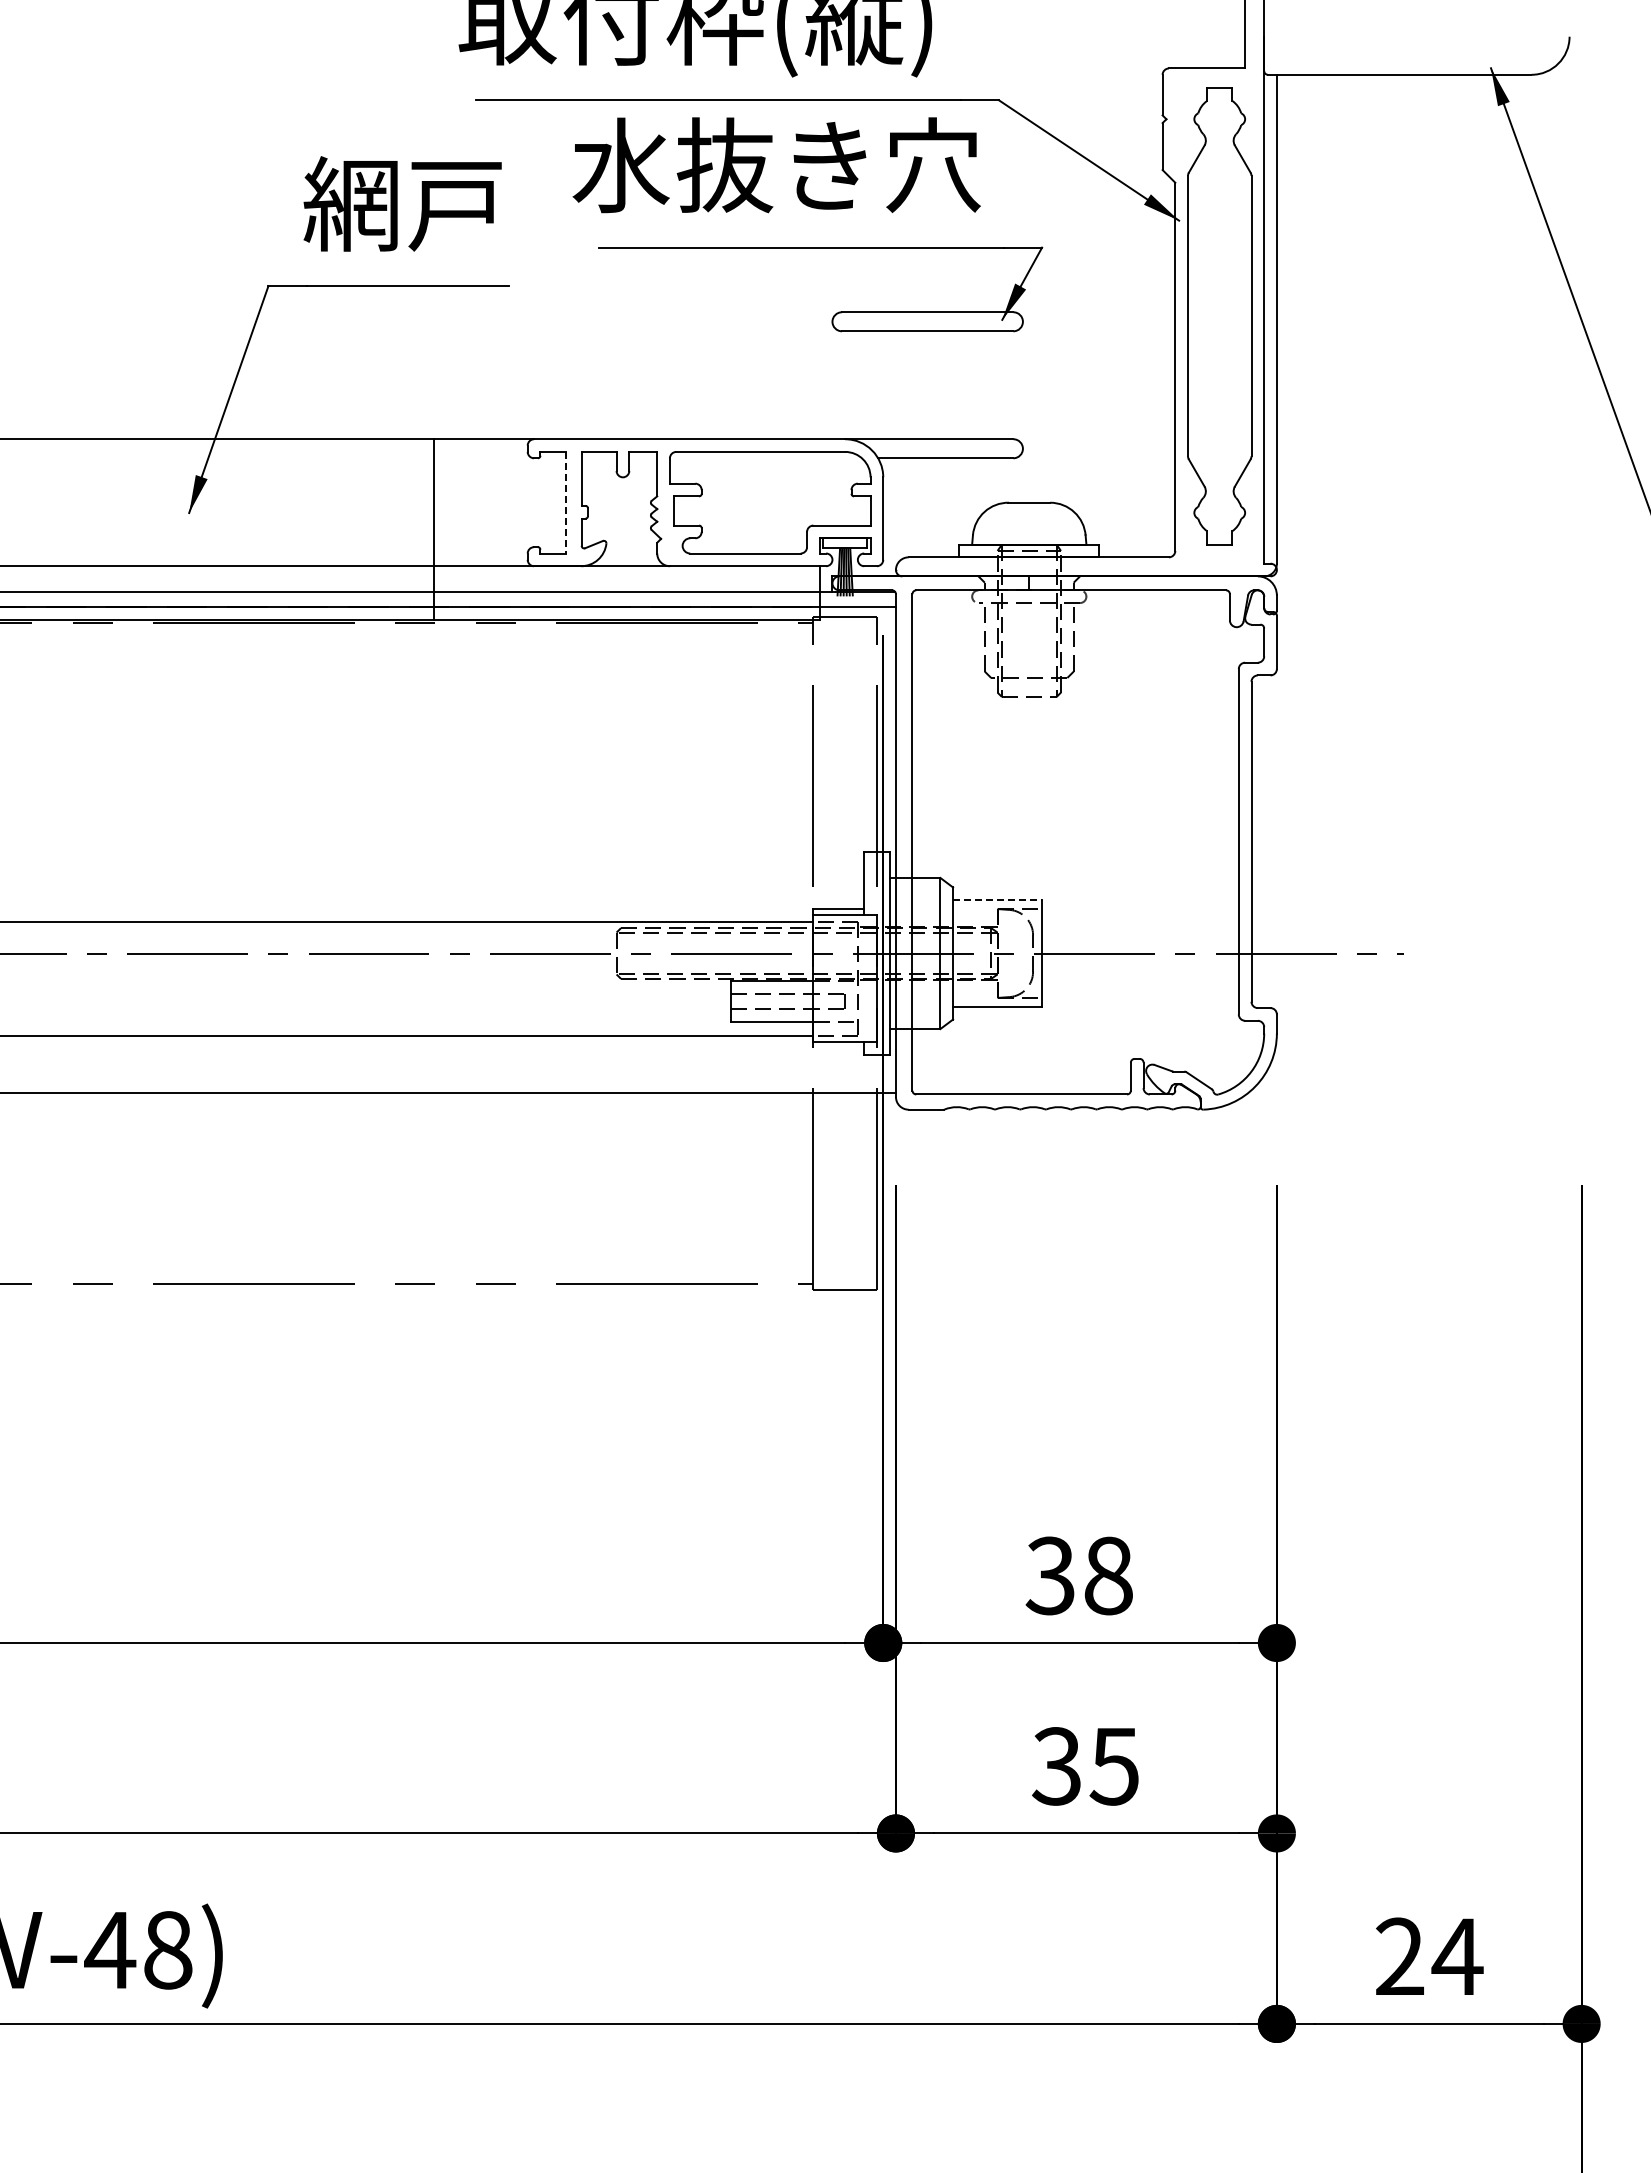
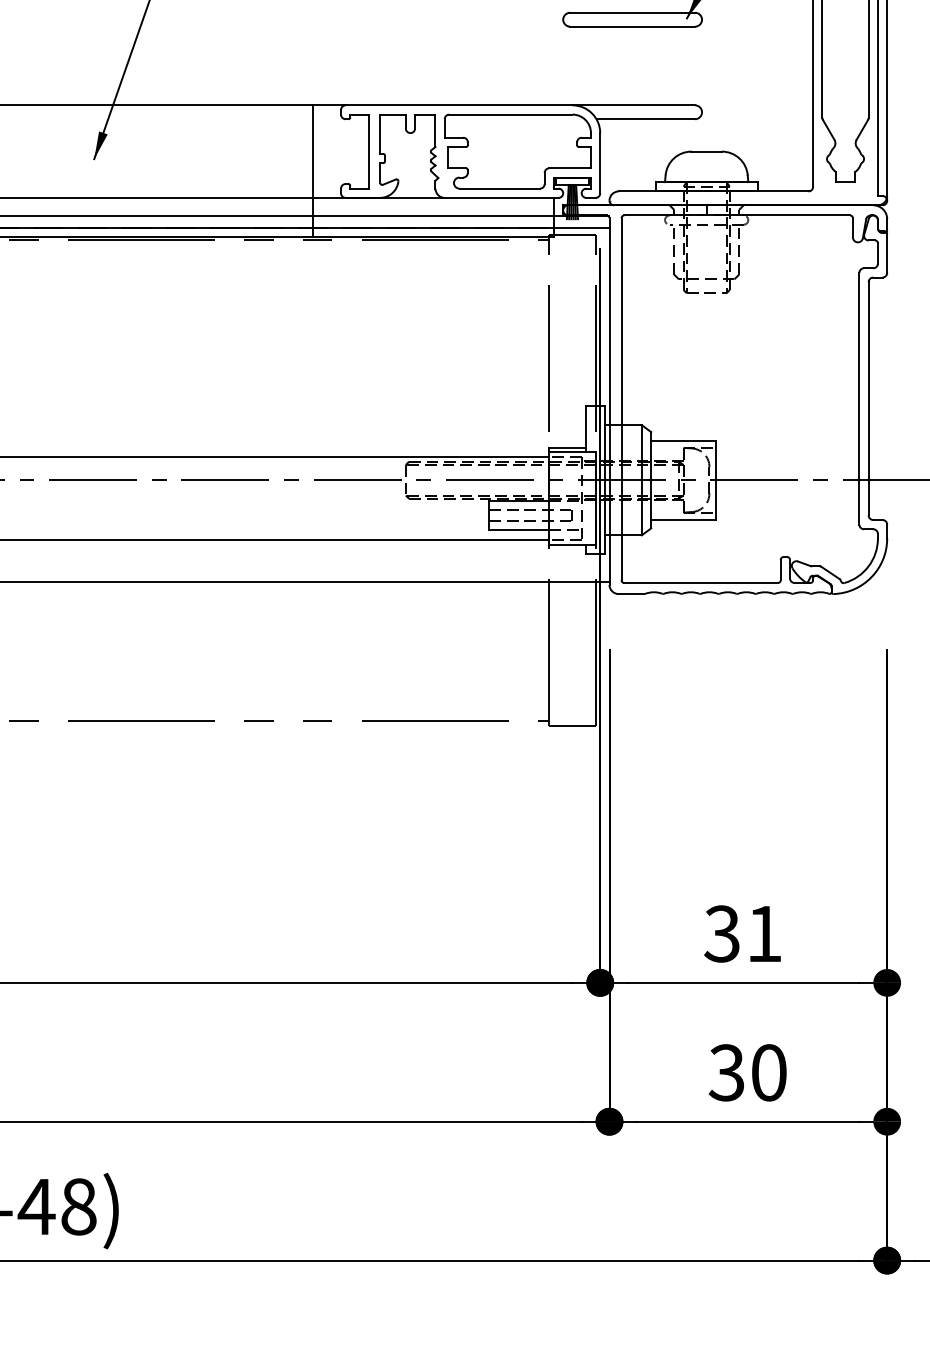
line: (565, 502) -> (368, 151), dashed -> solid
line: (433, 529) -> (313, 171), moved
line: (998, 899) -> (684, 440), dashed -> solid
text: (1108, 1575) -> (764, 933), 38 -> 31
text: (1113, 1766) -> (768, 1072), 35 -> 30

